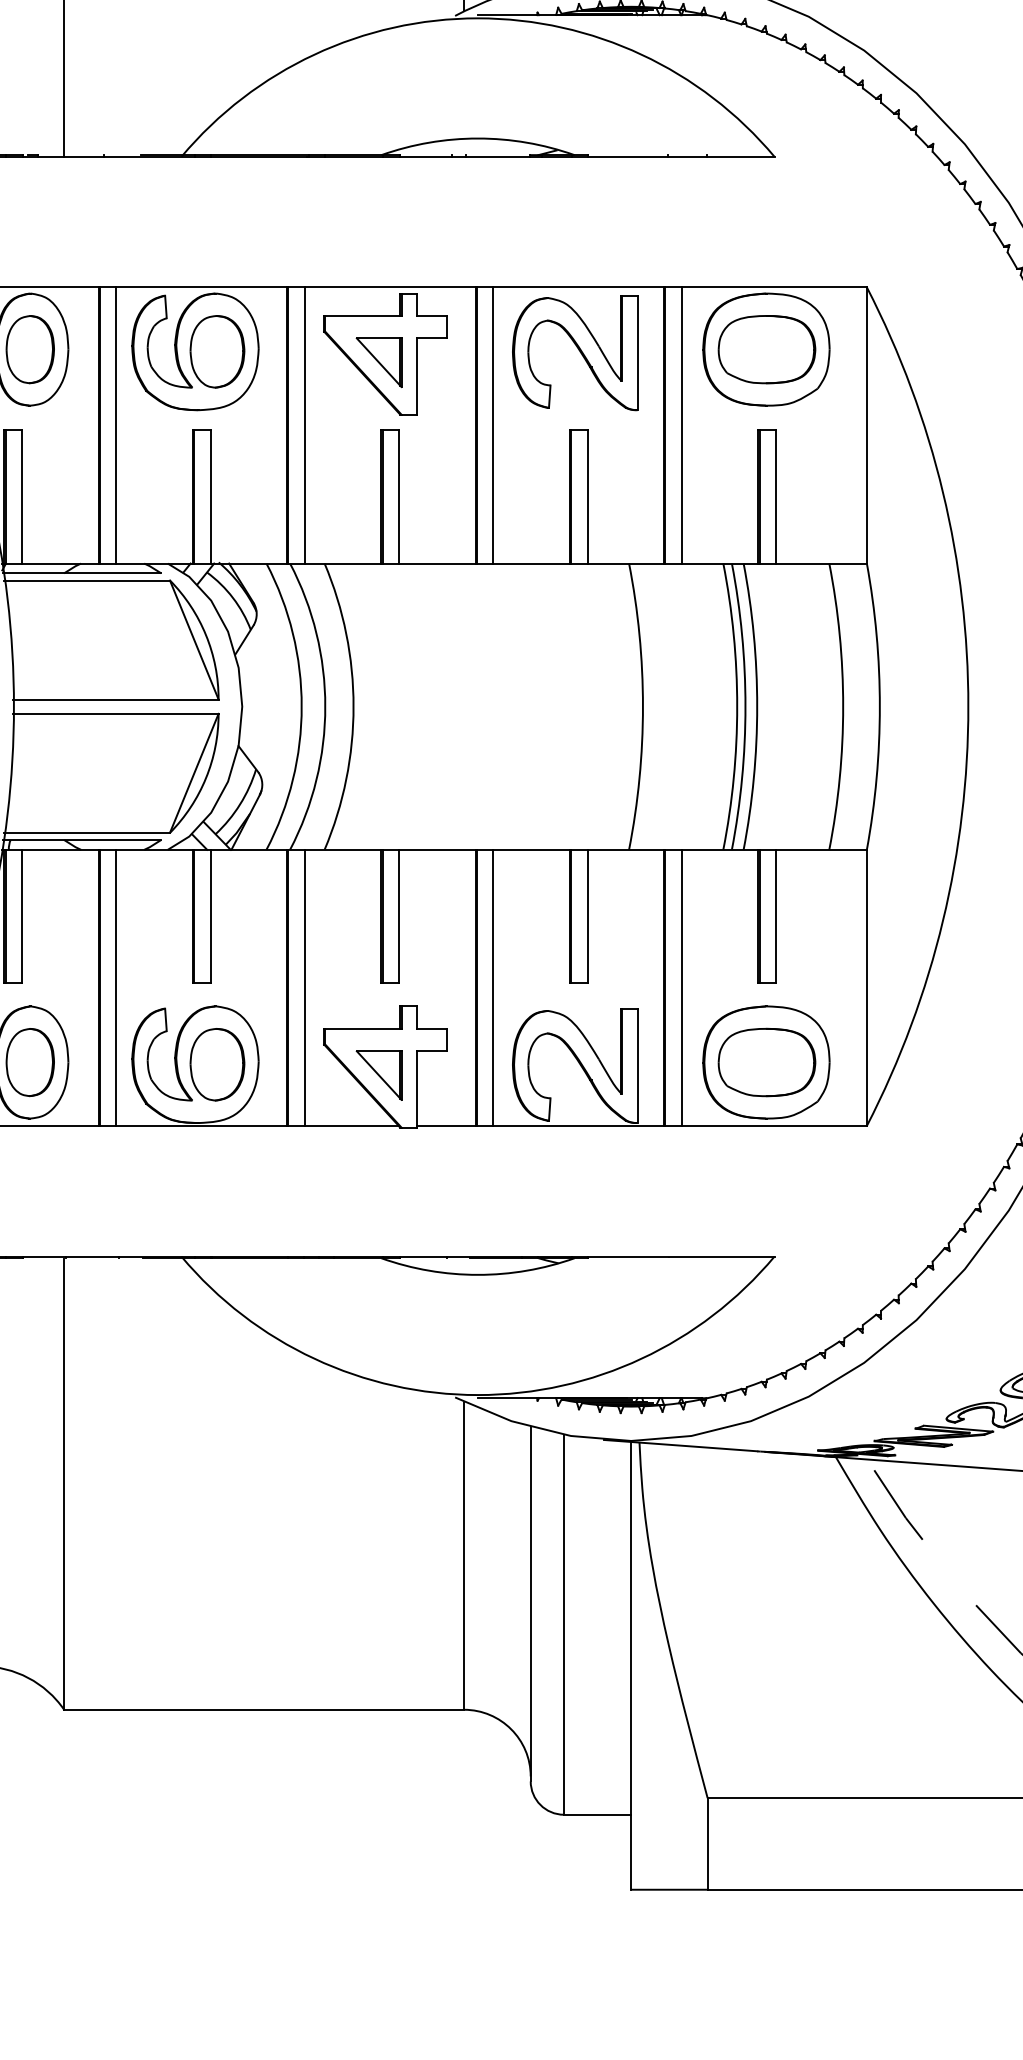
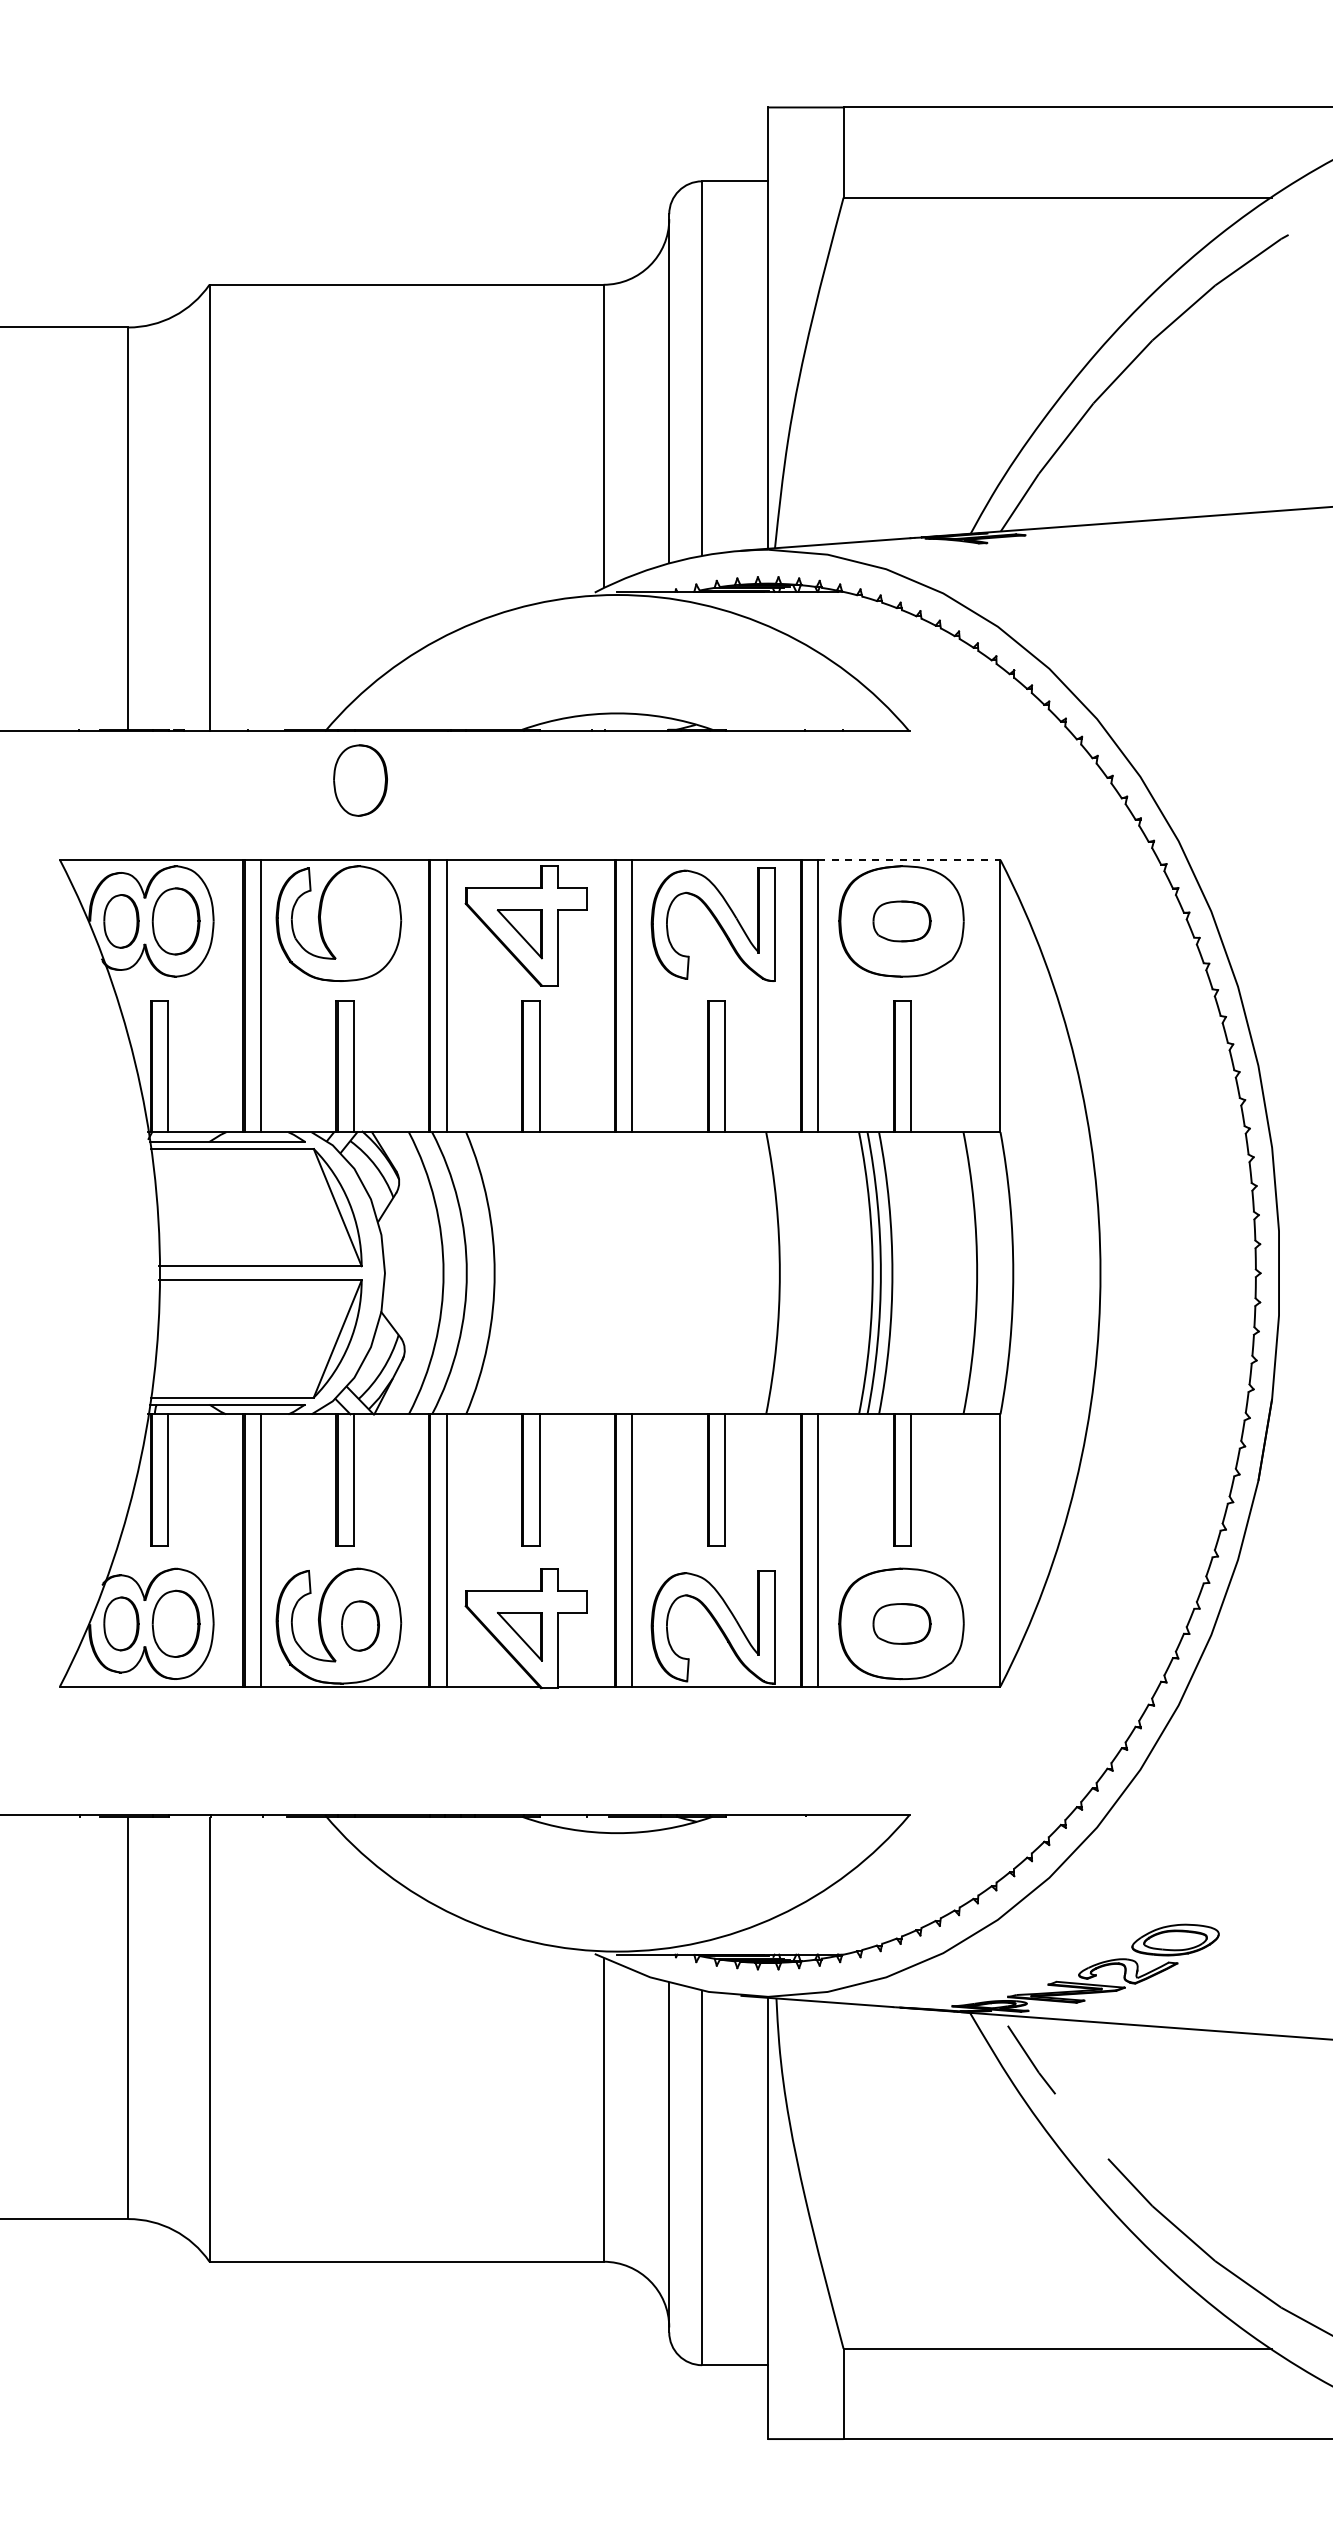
line: (774, 287) -> (909, 860), solid -> dashed
part: (766, 349) -> (901, 921), size x0.6
part: (217, 351) -> (360, 780), moved
part: (766, 1062) -> (901, 1623), size x0.6
part: (217, 1064) -> (360, 1625), size x0.7

